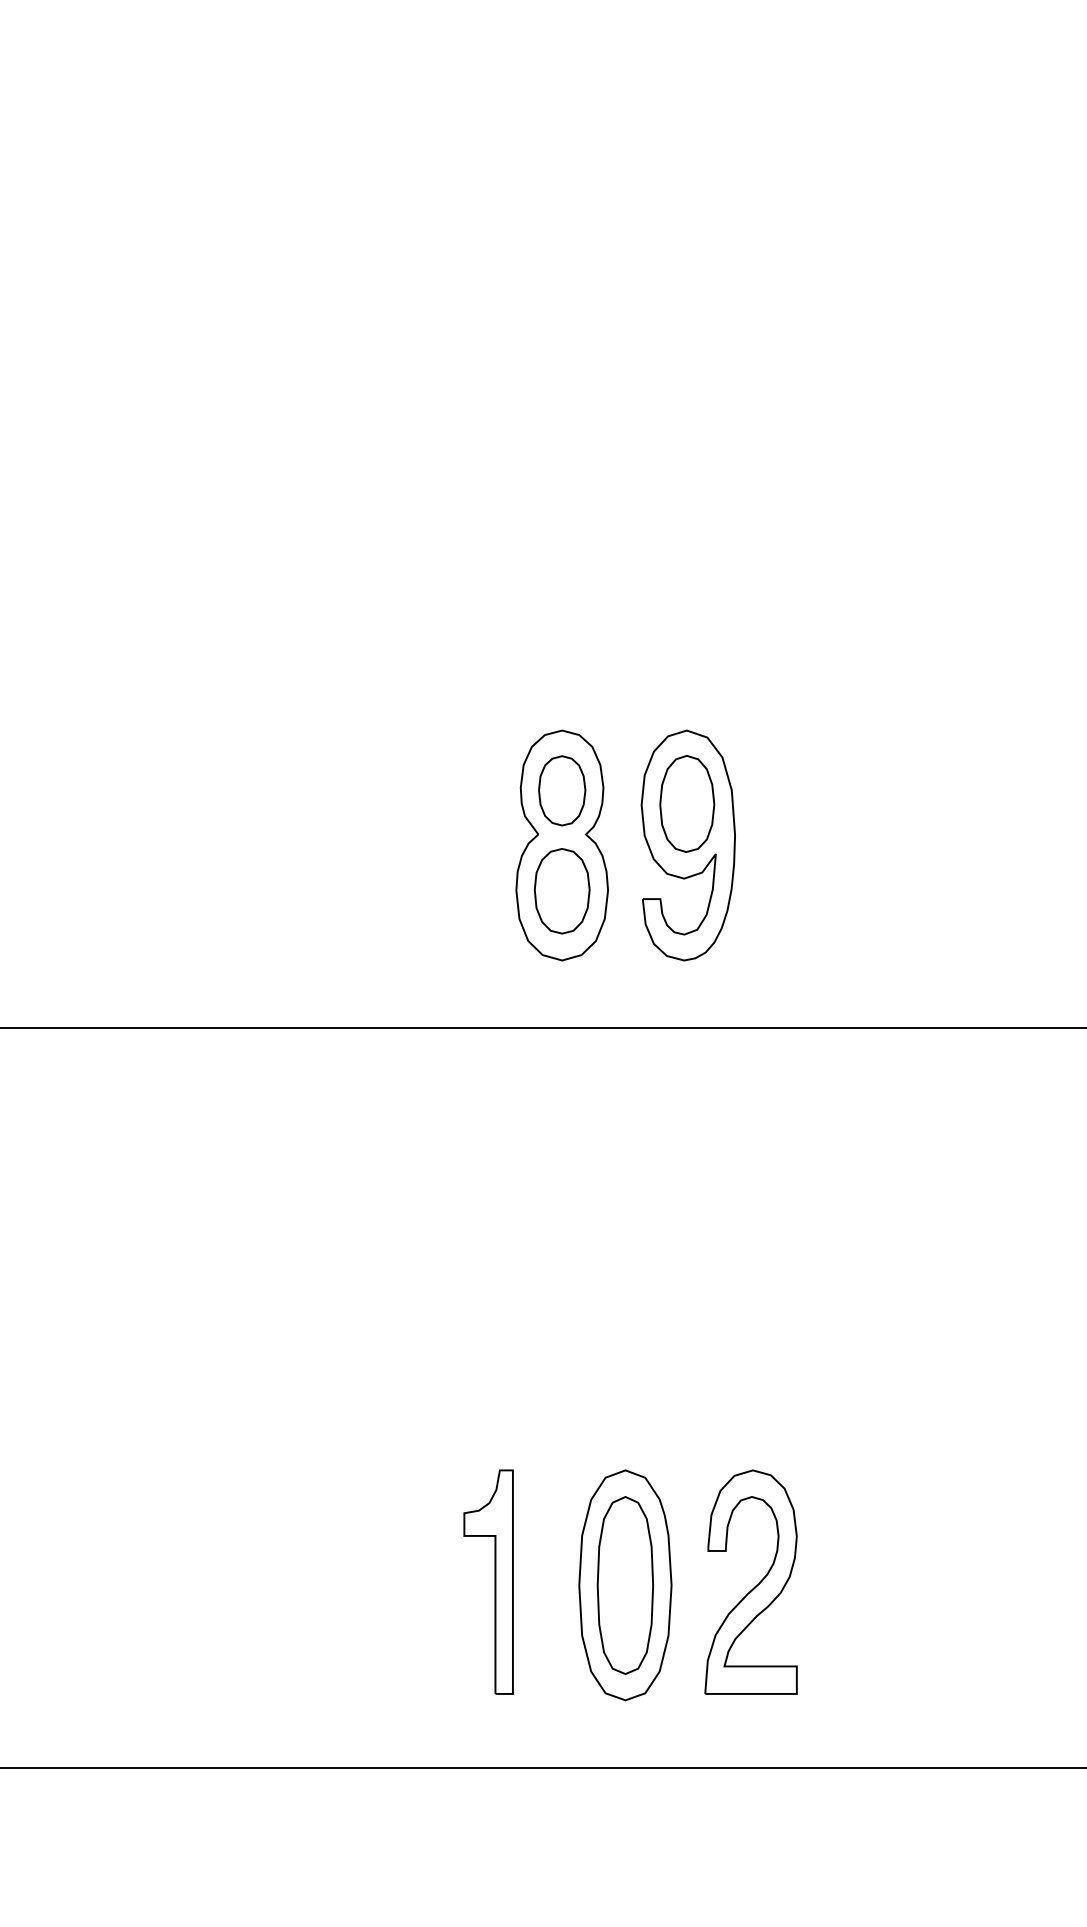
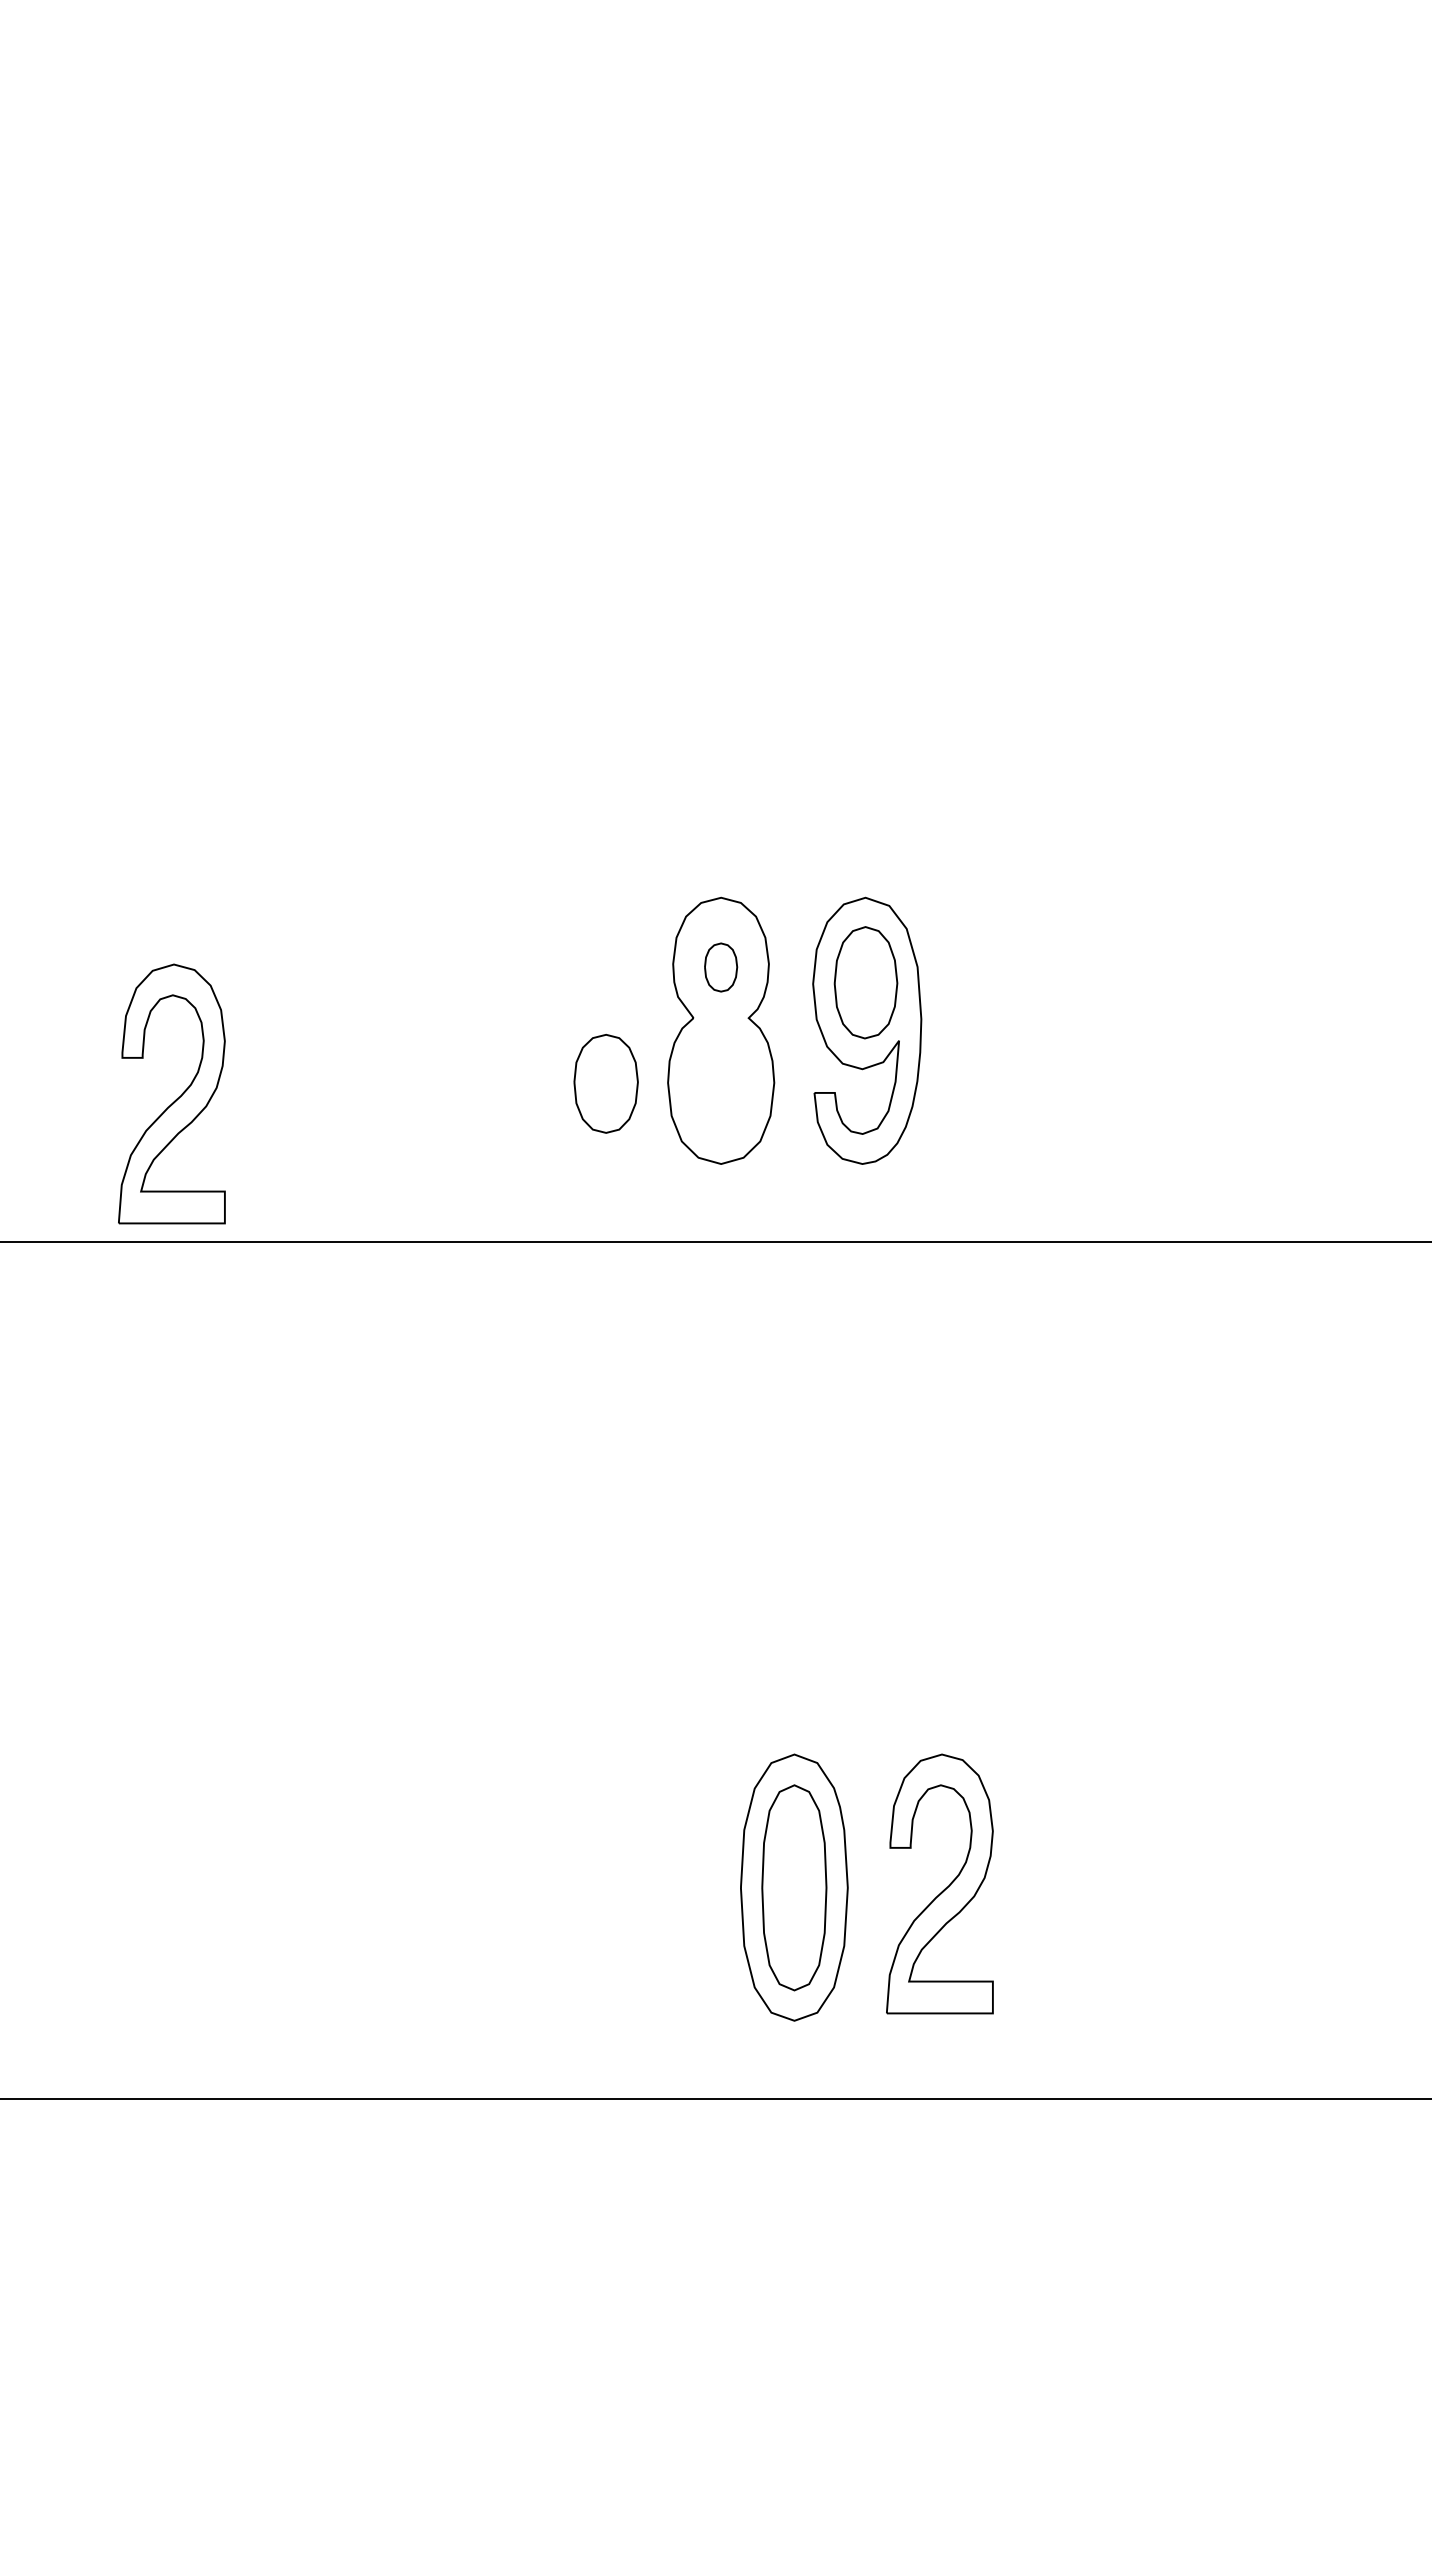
part: (561, 790) -> (720, 967), size x0.6
part: (561, 890) -> (605, 1083), moved
part: (91, 903) -> (176, 1098), added
part: (495, 1581) -> (643, 1883), removed

